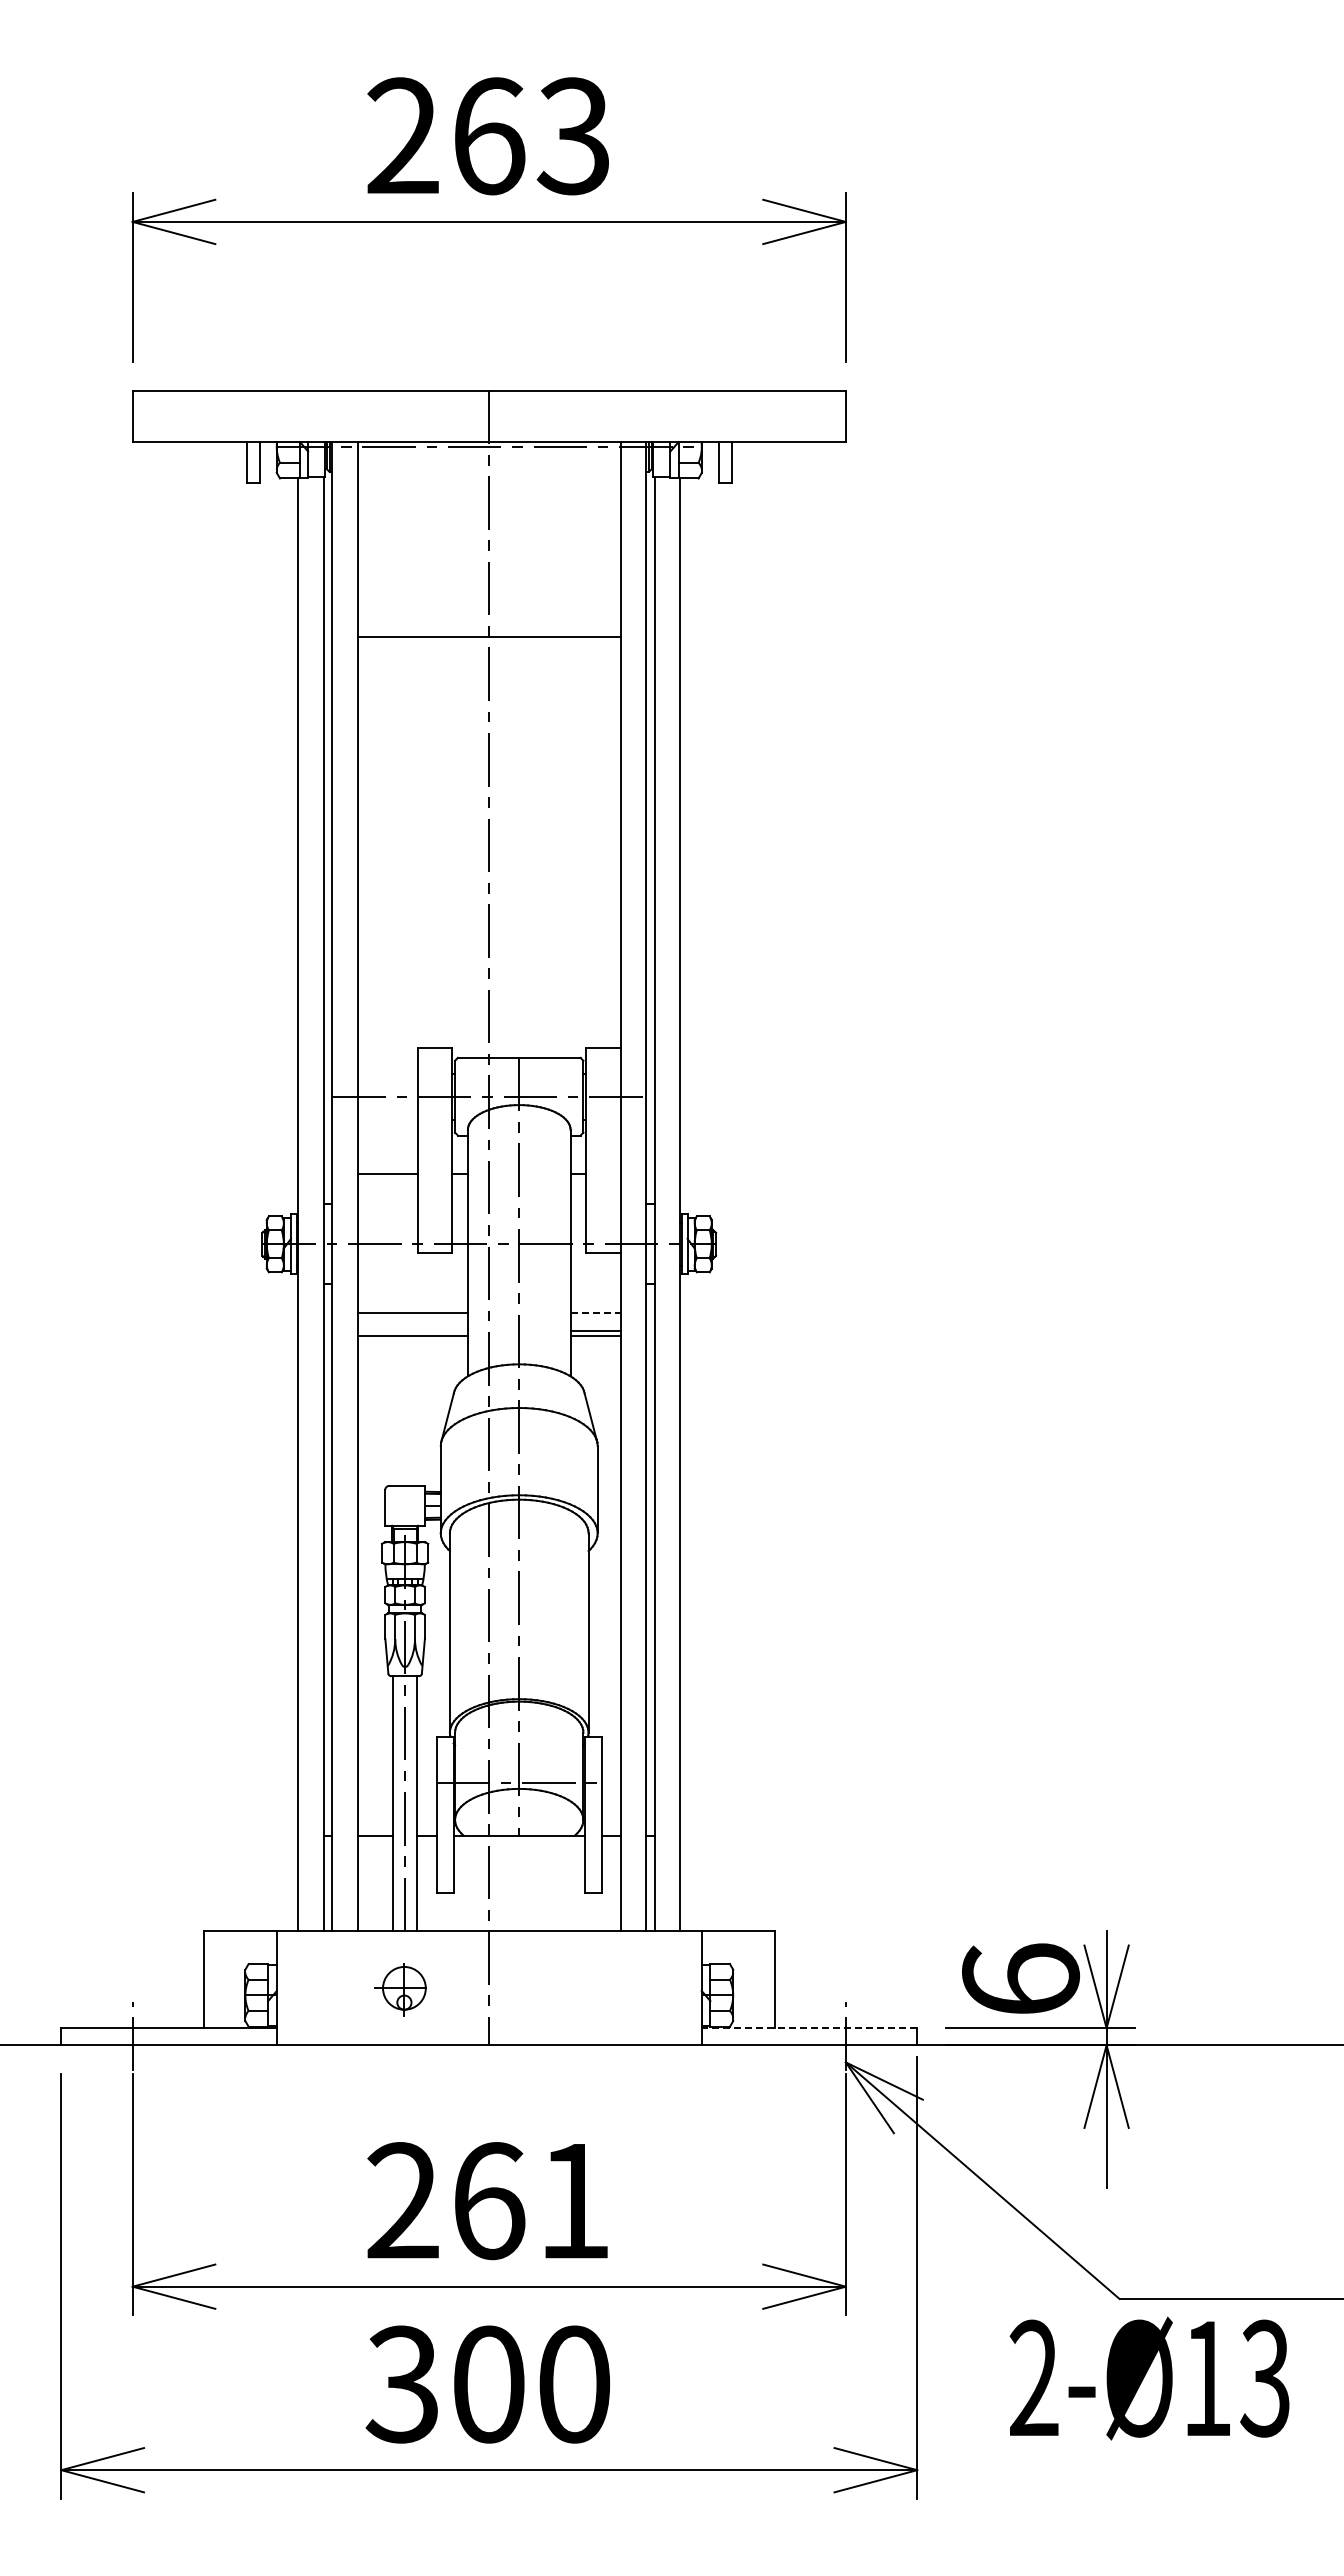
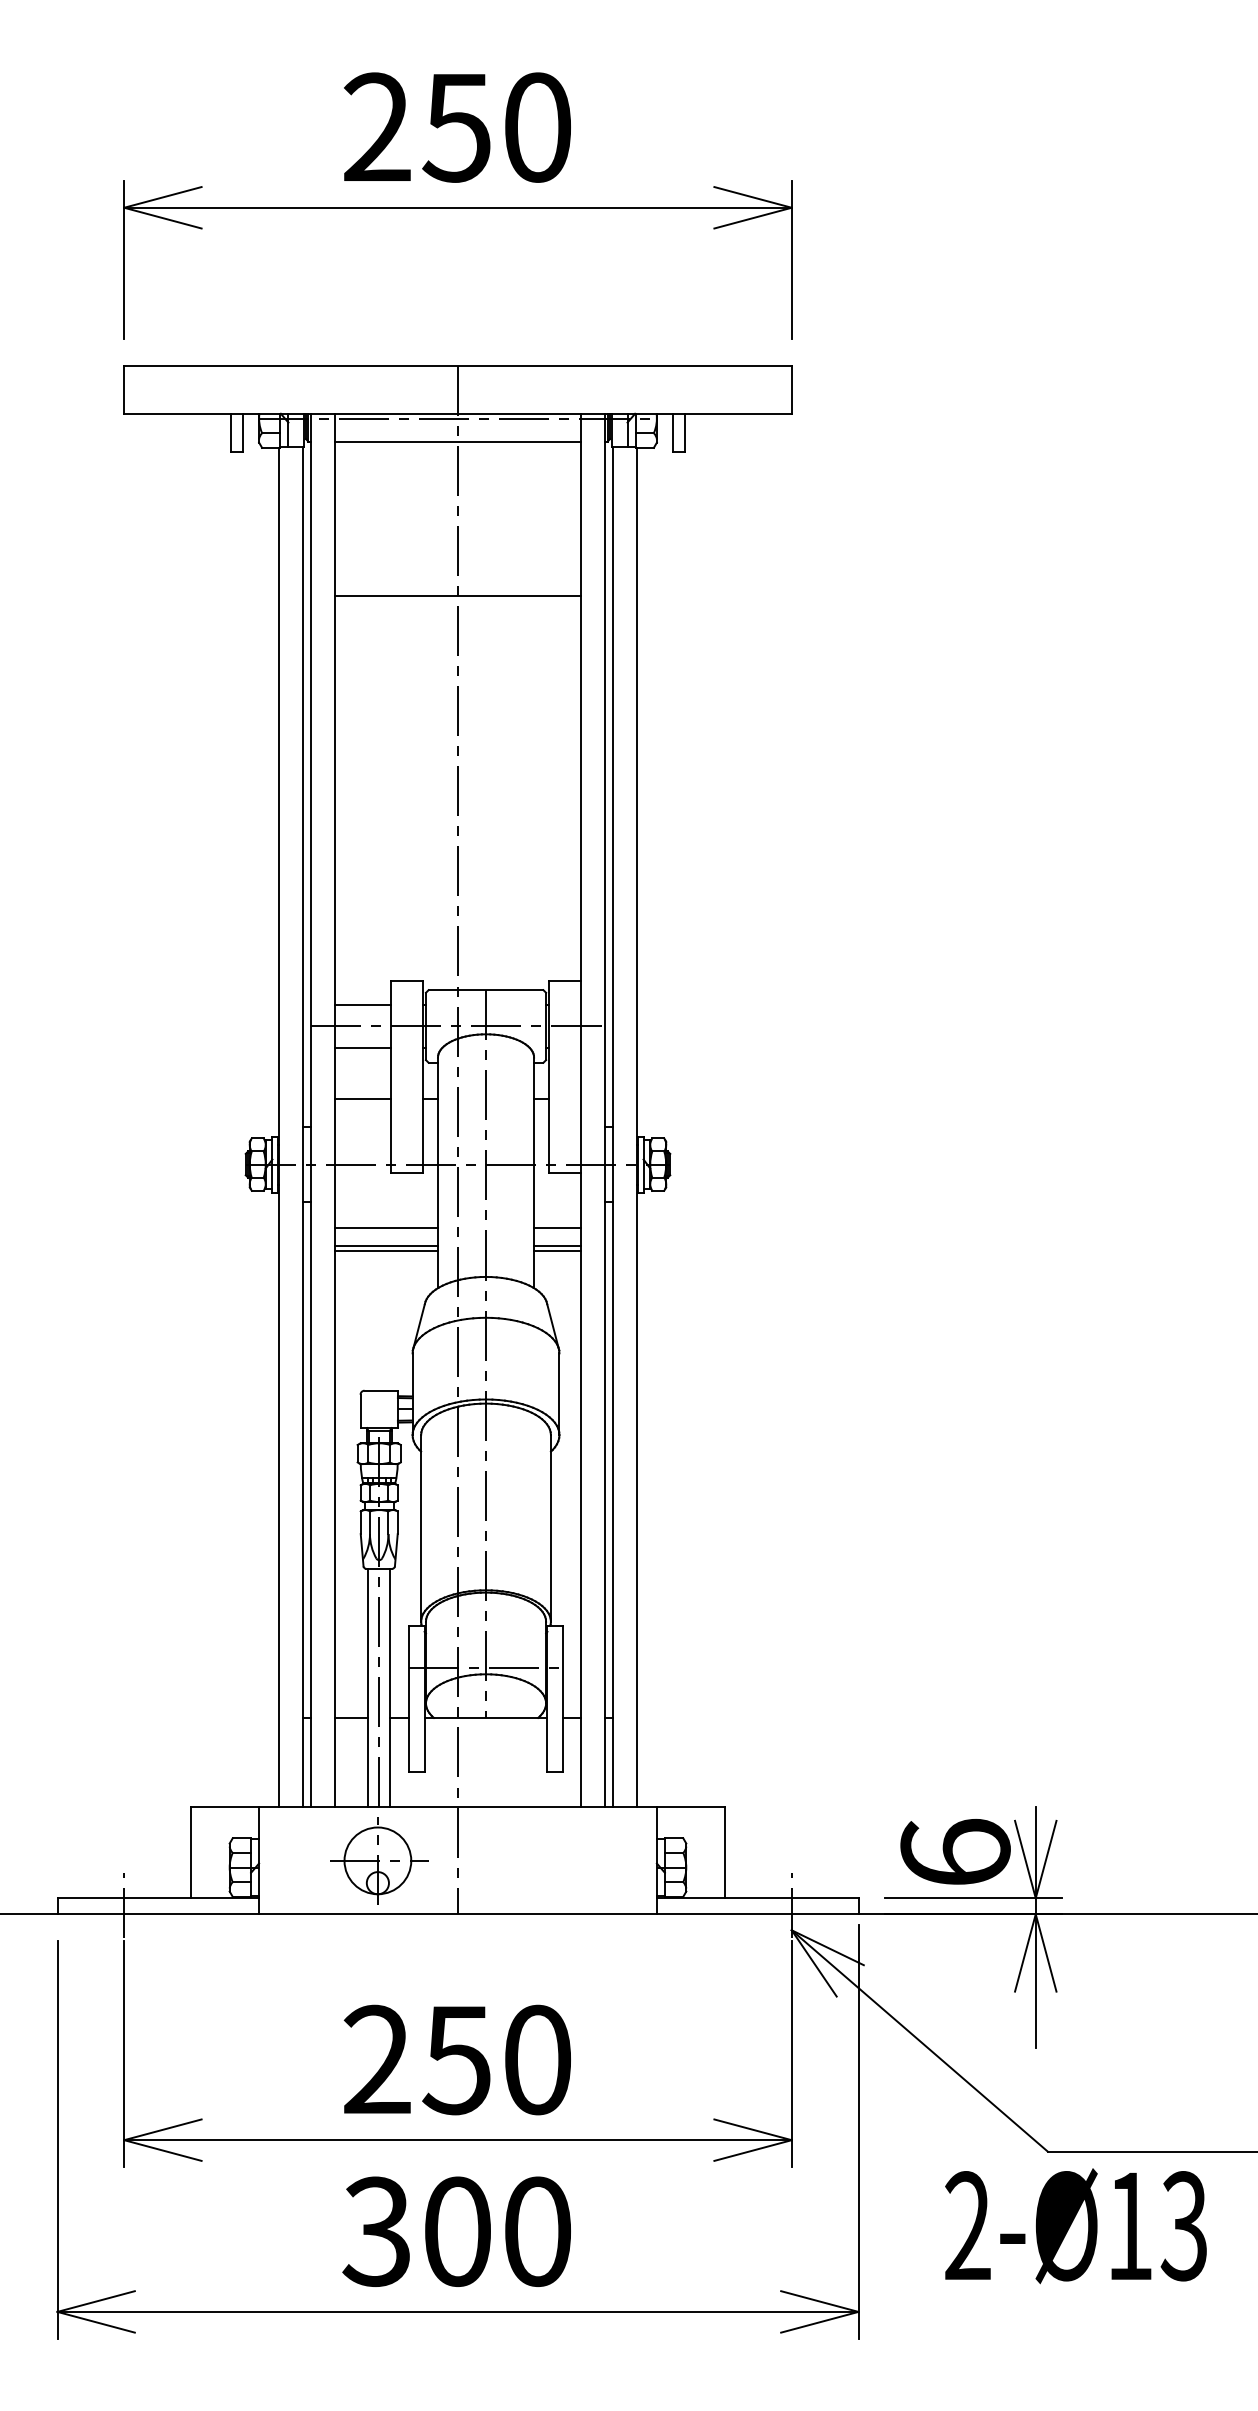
text: (530, 136) -> (496, 127), 263 -> 250
line: (489, 471) -> (458, 441), added
line: (387, 1073) -> (362, 1004), added
line: (387, 1119) -> (362, 1047), added
line: (595, 1312) -> (557, 1228), dashed -> solid
line: (412, 1330) -> (386, 1245), added
part: (405, 1988) -> (379, 1861), size x1.67
line: (809, 2028) -> (757, 1898), dashed -> solid
text: (530, 2201) -> (496, 2060), 261 -> 250

